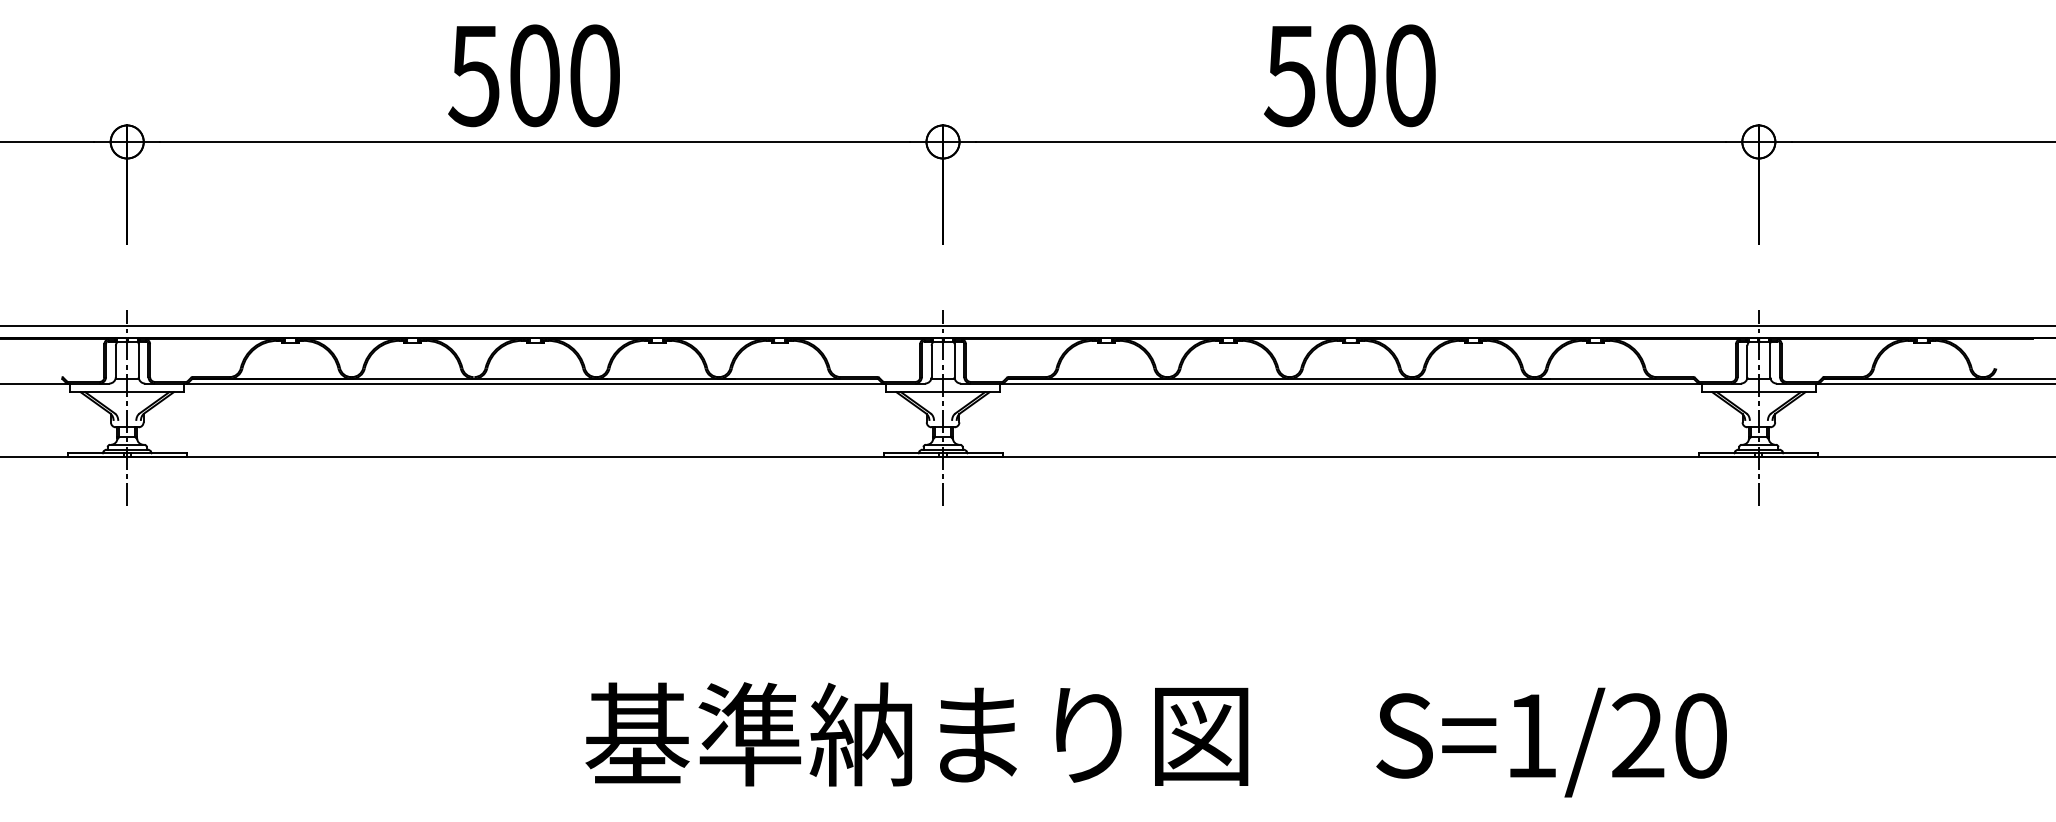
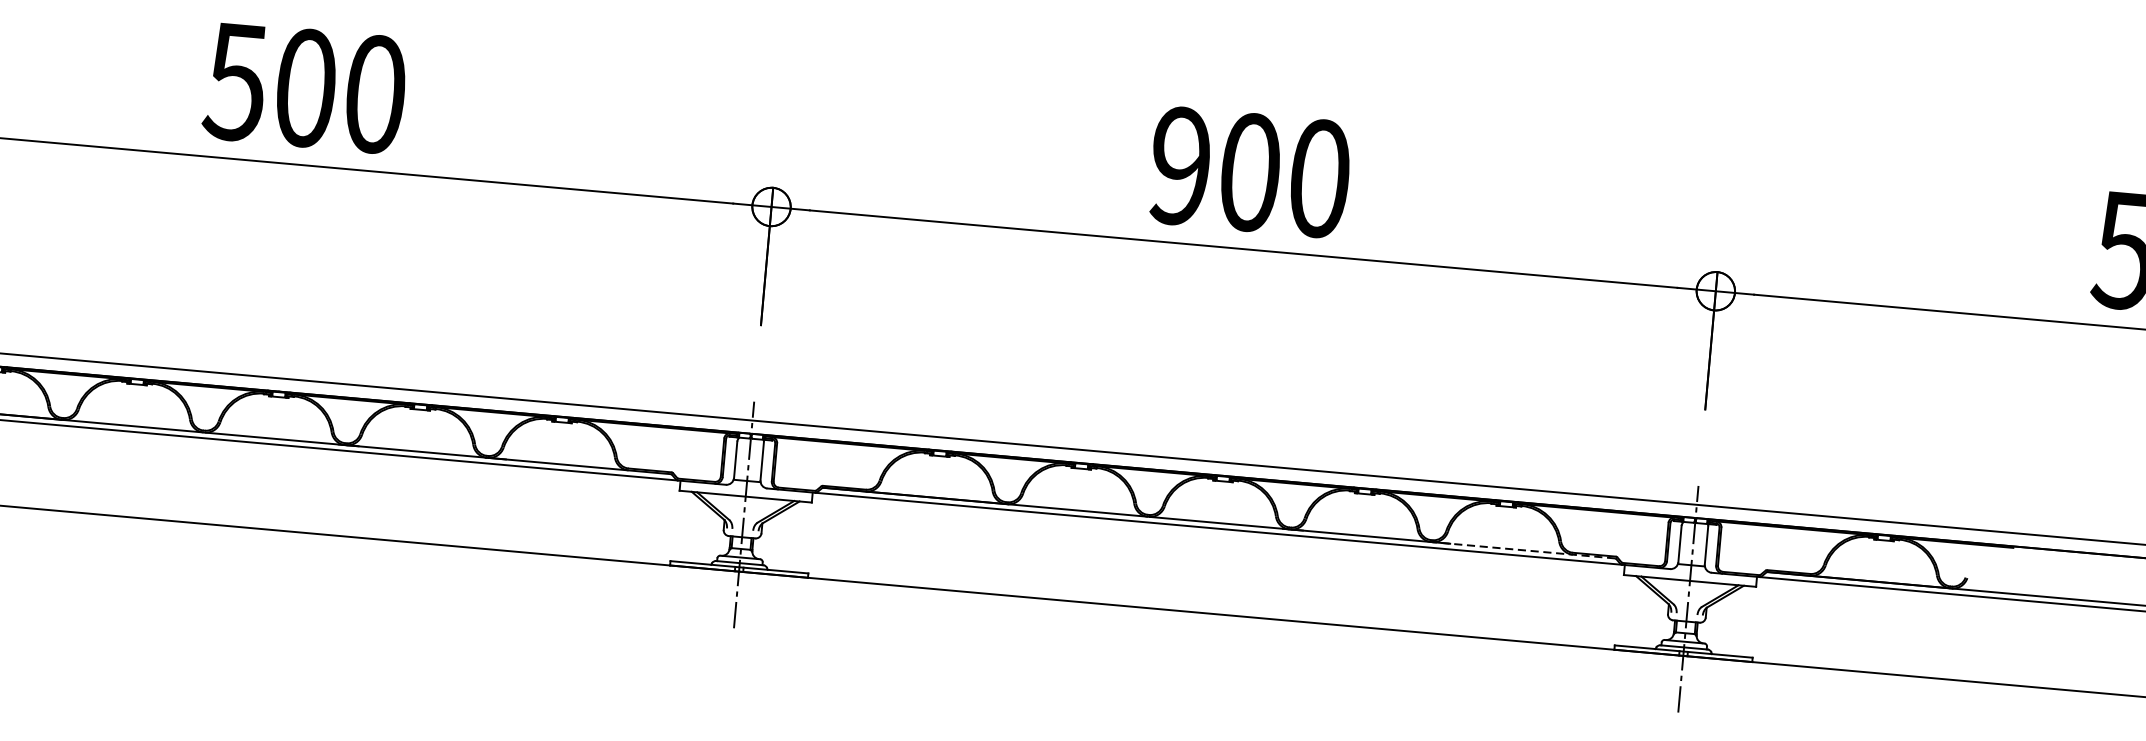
text: (1289, 75) -> (1179, 165), 500 -> 900
line: (1613, 378) -> (1523, 550), solid -> dashed

